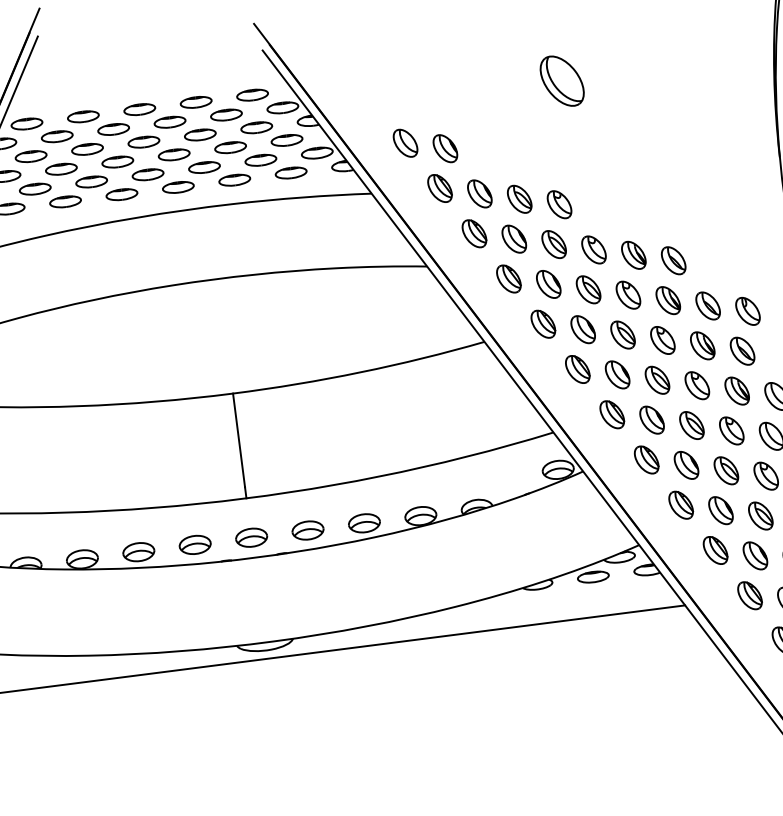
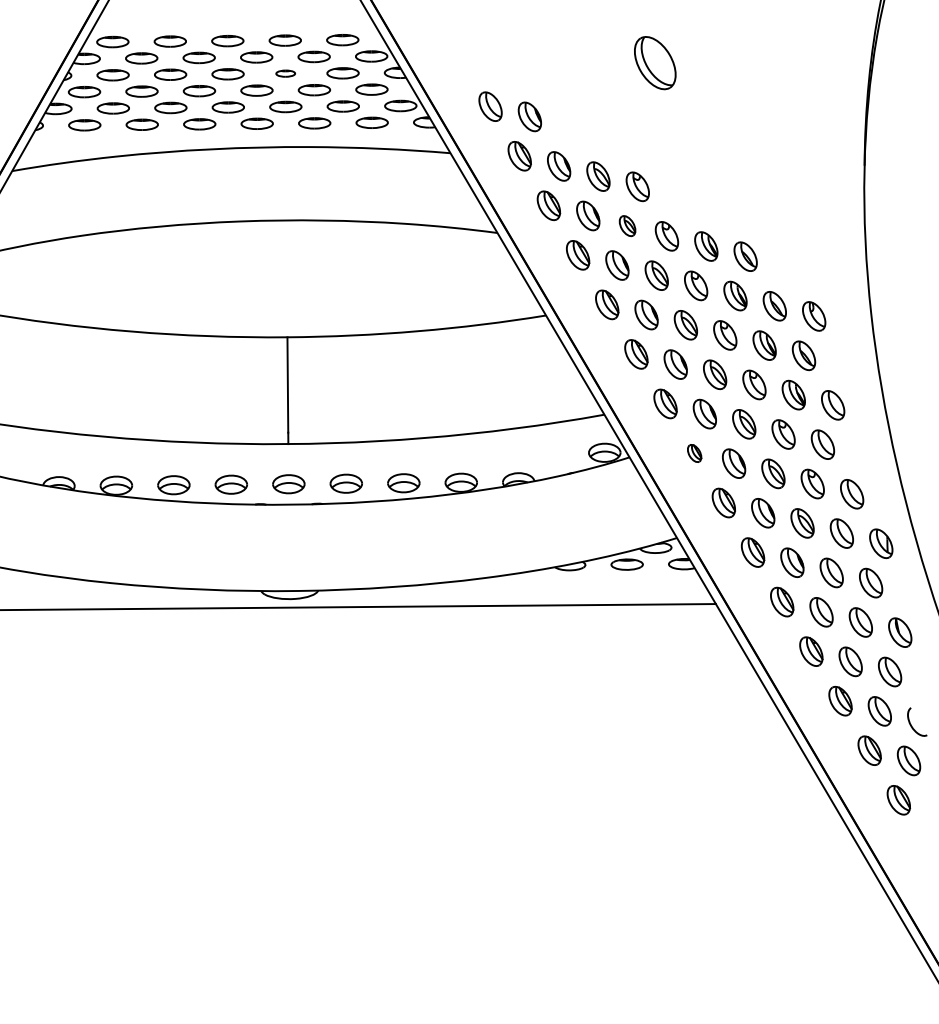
part: (200, 134) -> (285, 73), size x0.6
part: (553, 243) -> (627, 225), size x0.7
part: (646, 460) -> (694, 453), size x0.6

